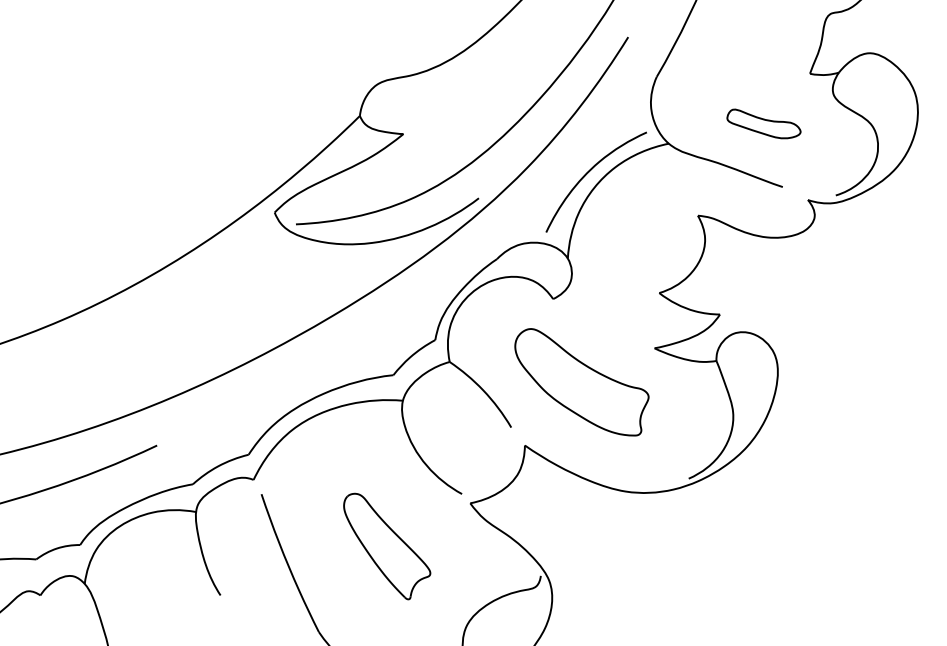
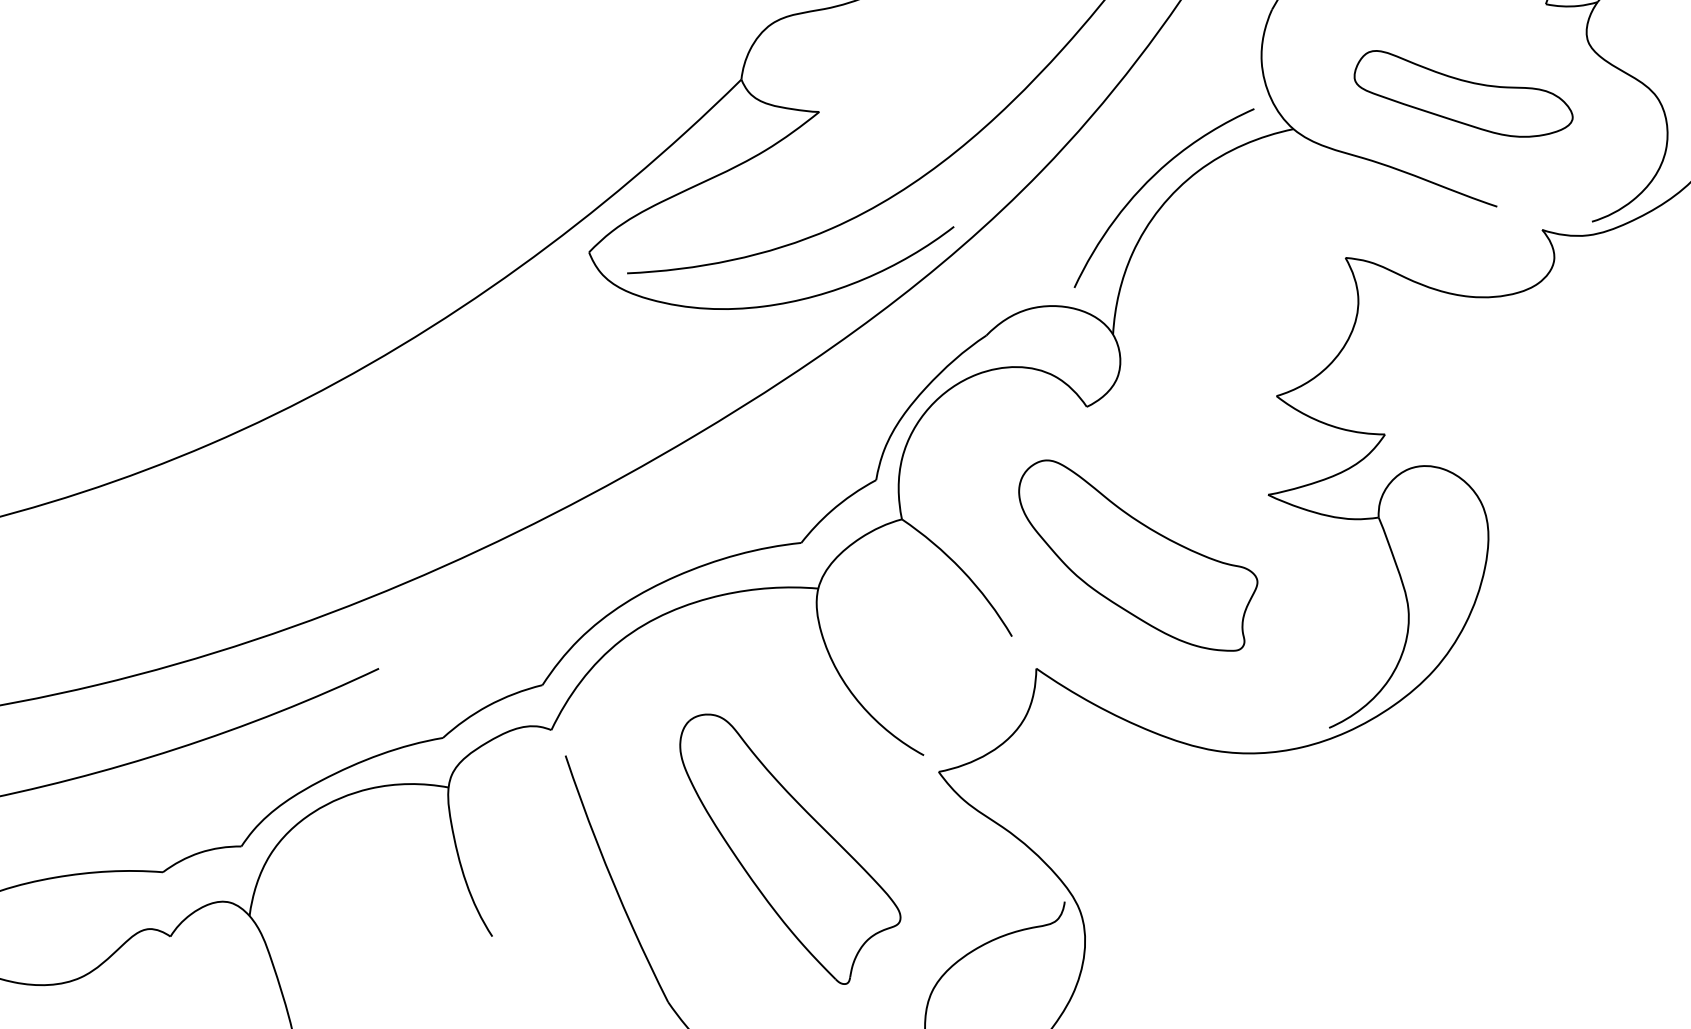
part: (763, 123) -> (1462, 93), size x1.67
part: (386, 546) -> (788, 849), size x1.43

